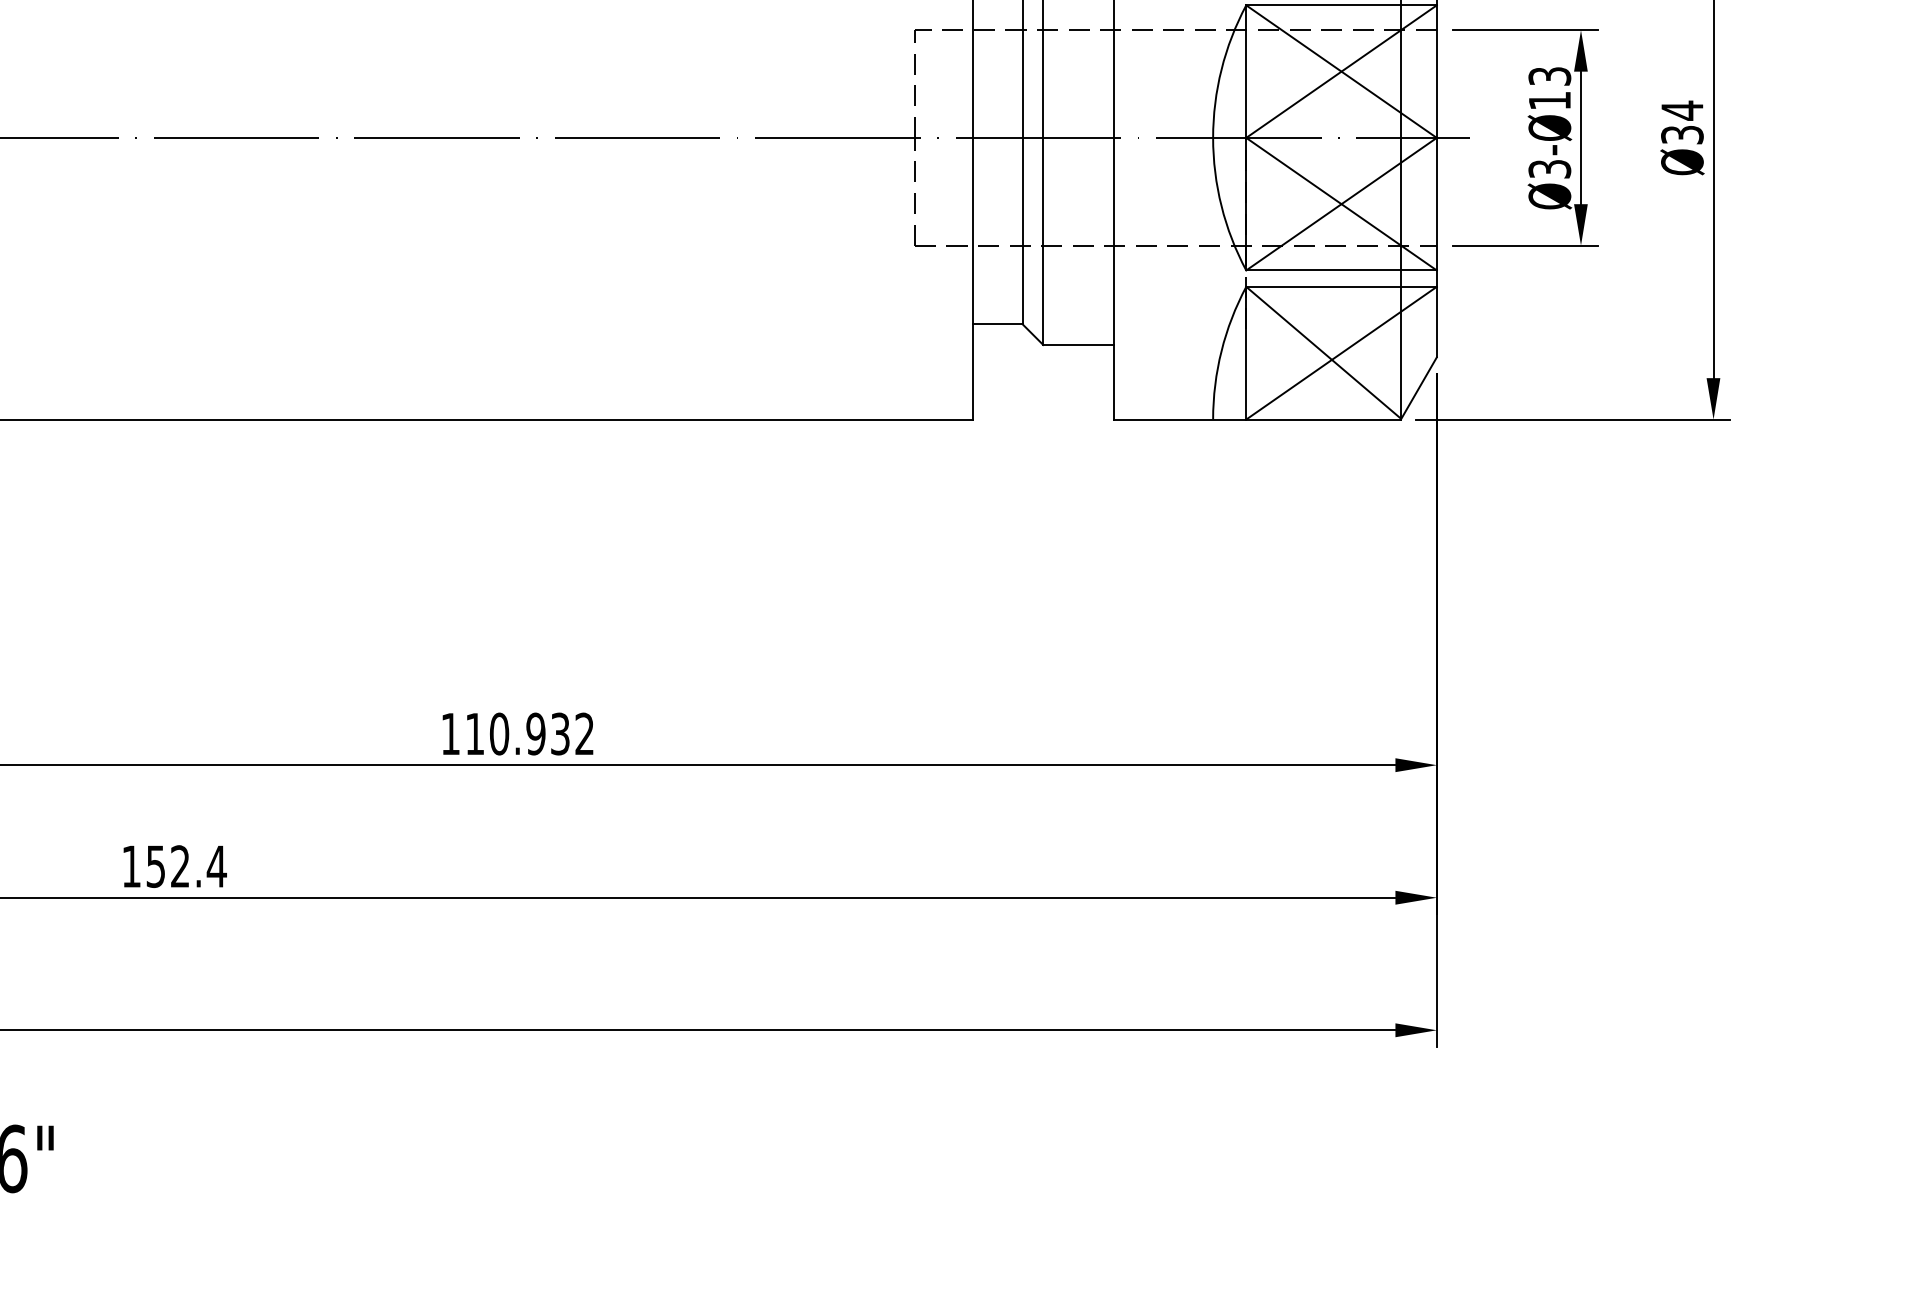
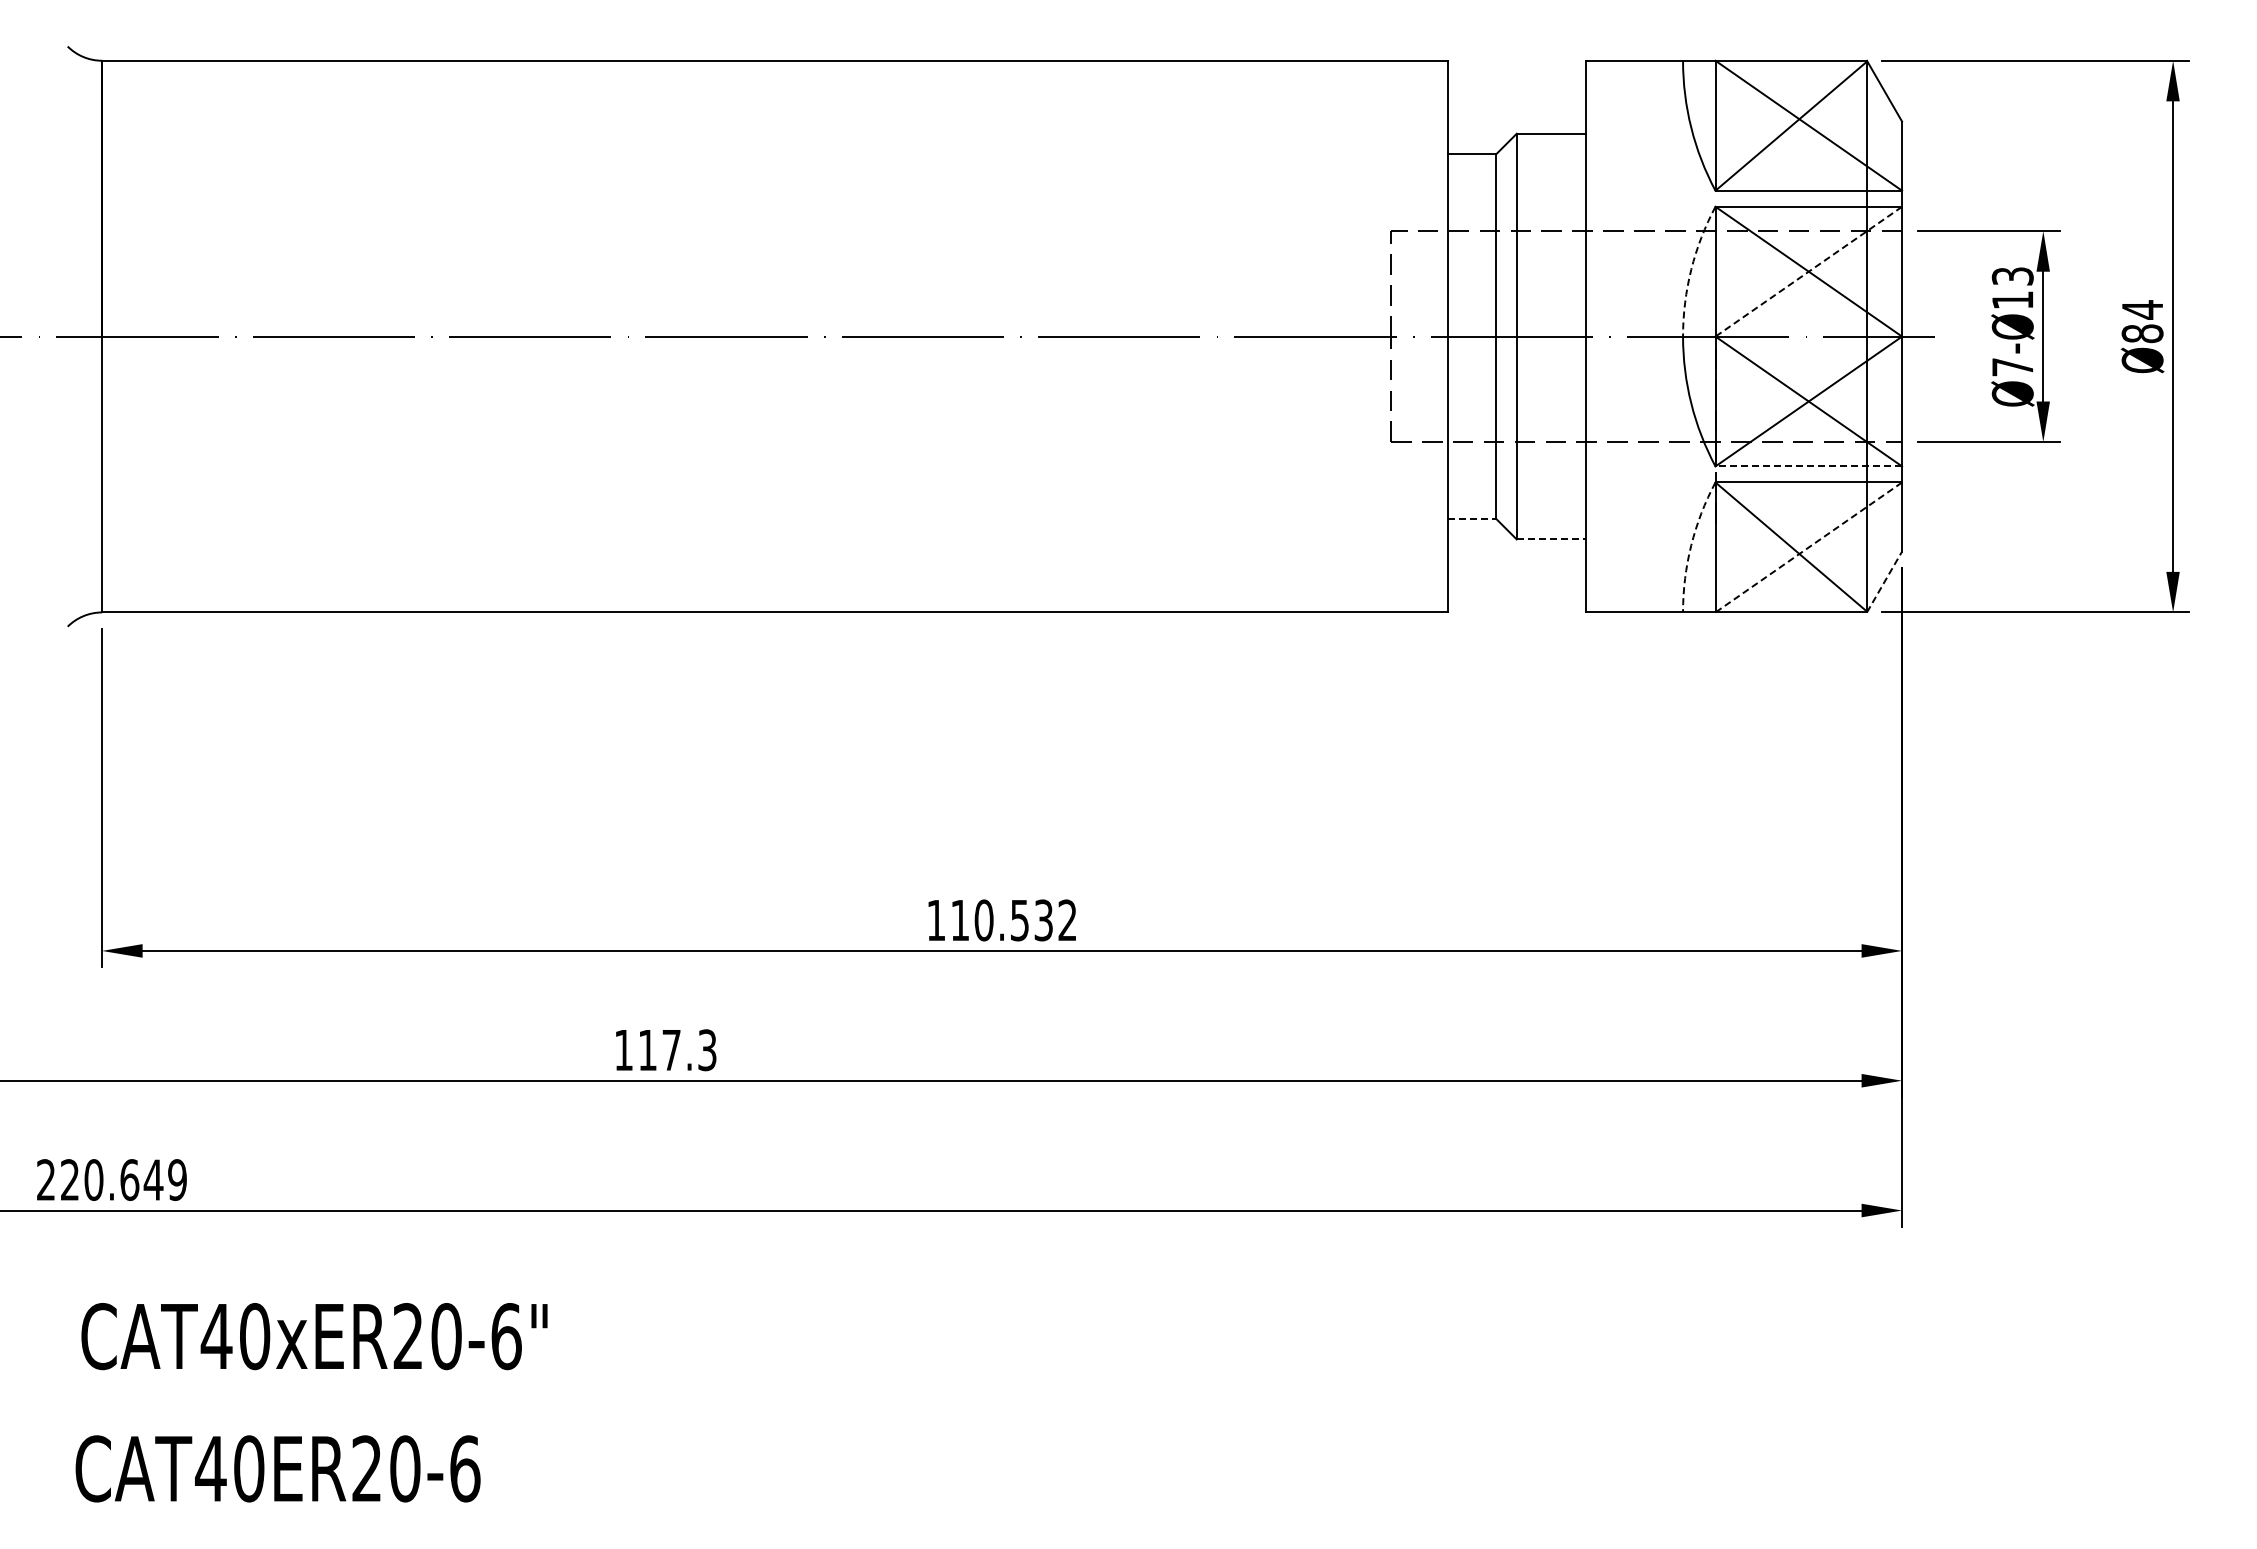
arc: (1221, 69) -> (1691, 269), solid -> dashed
line: (1341, 71) -> (1808, 271), solid -> dashed
text: (1682, 134) -> (2142, 333), 34 -> 84
text: (1549, 169) -> (2012, 367), Ø3-Ø -> Ø7-Ø
line: (1341, 270) -> (1808, 466), solid -> dashed
line: (998, 324) -> (1472, 519), solid -> dashed
line: (1078, 345) -> (1551, 539), solid -> dashed
arc: (1221, 351) -> (1691, 545), solid -> dashed
line: (1341, 353) -> (1808, 547), solid -> dashed
line: (1418, 387) -> (1884, 581), solid -> dashed
text: (535, 734) -> (1019, 920), 110.932 -> 110.532
text: (186, 866) -> (677, 1050), 152.4 -> 117.3

